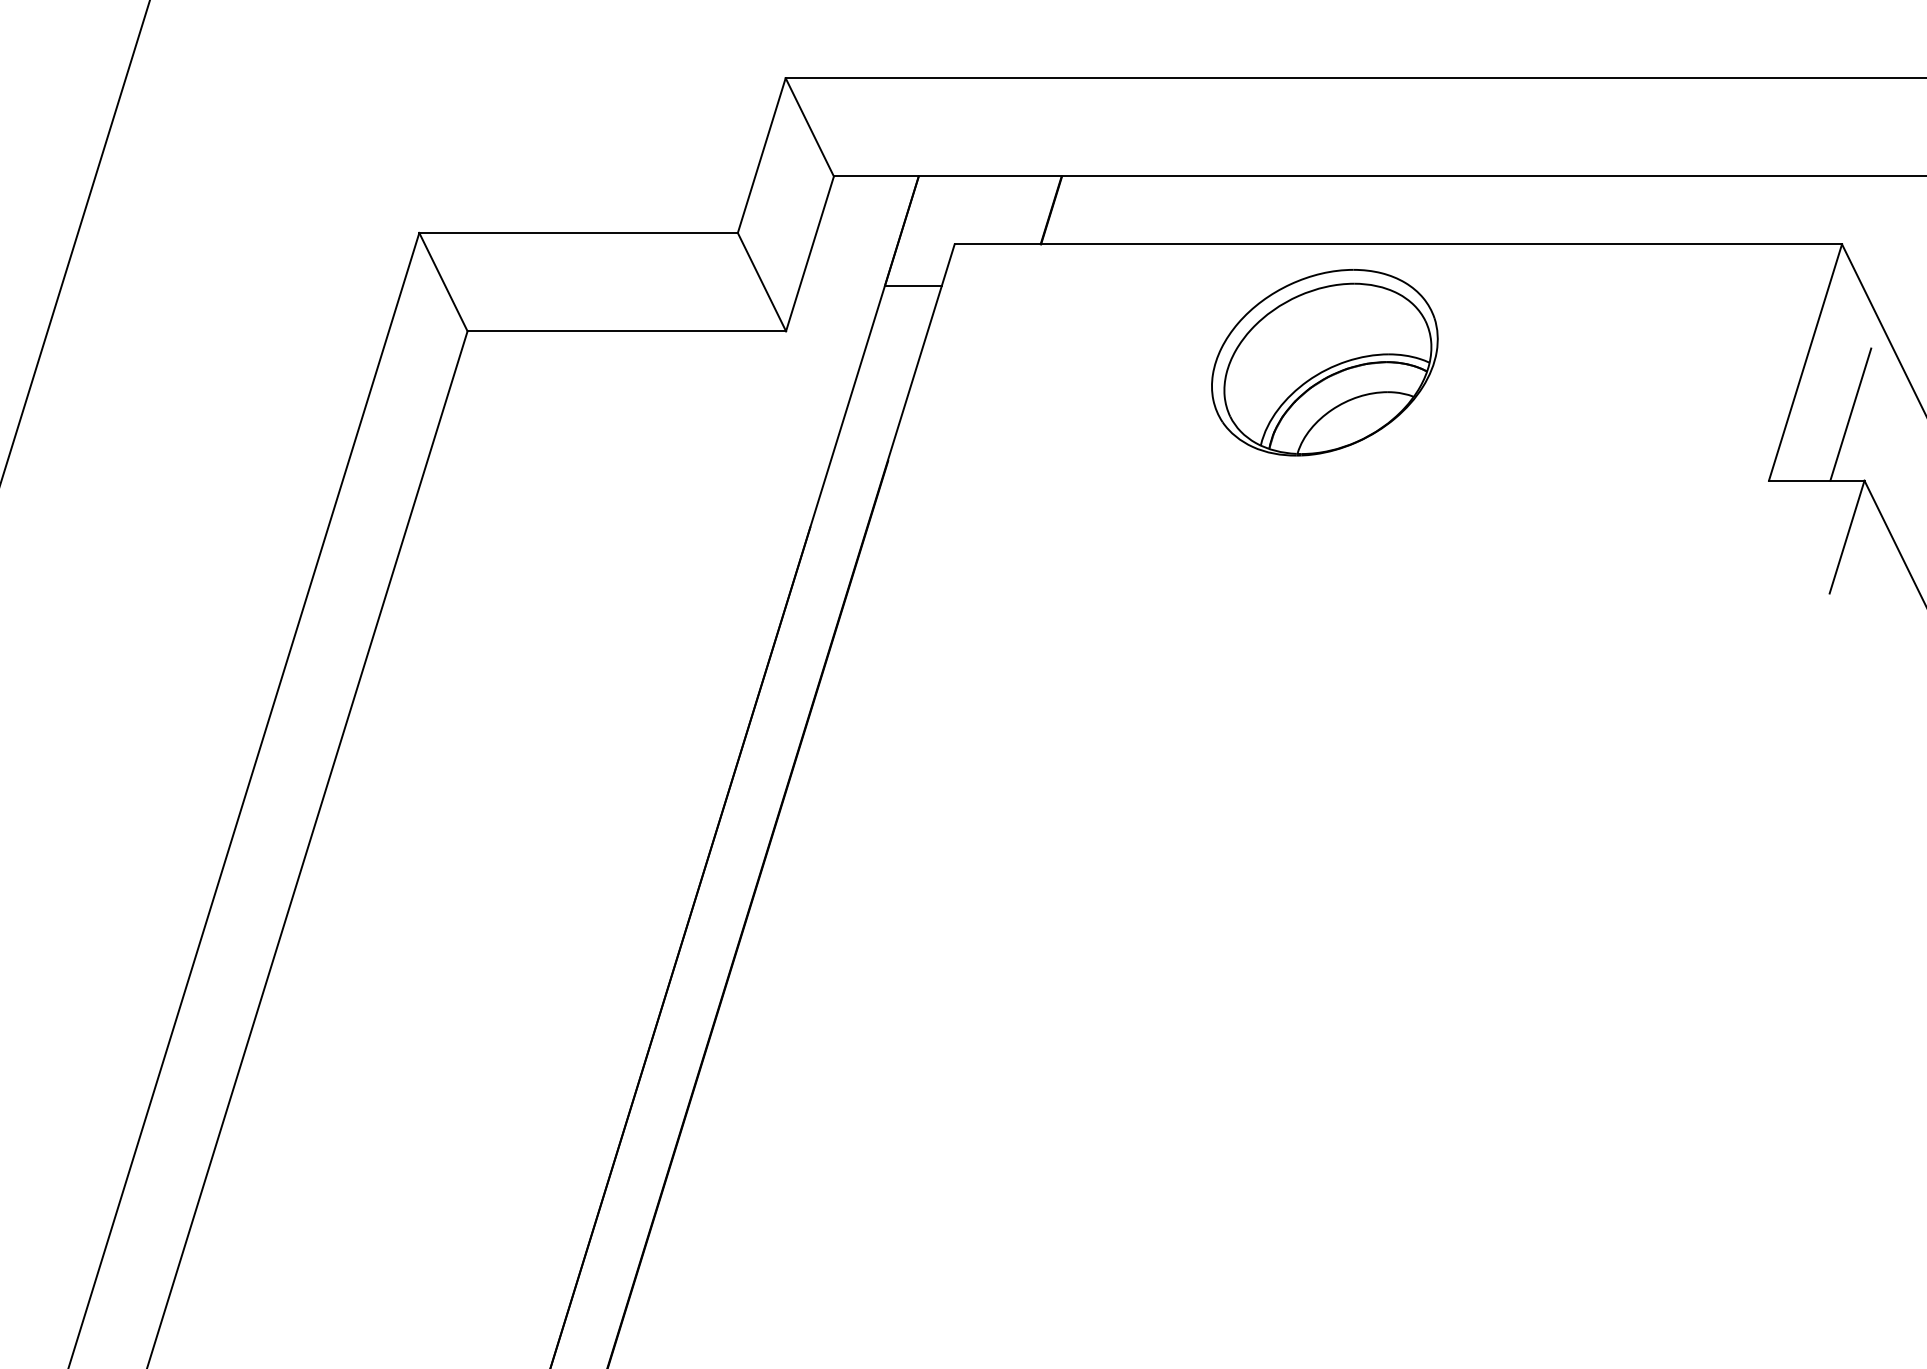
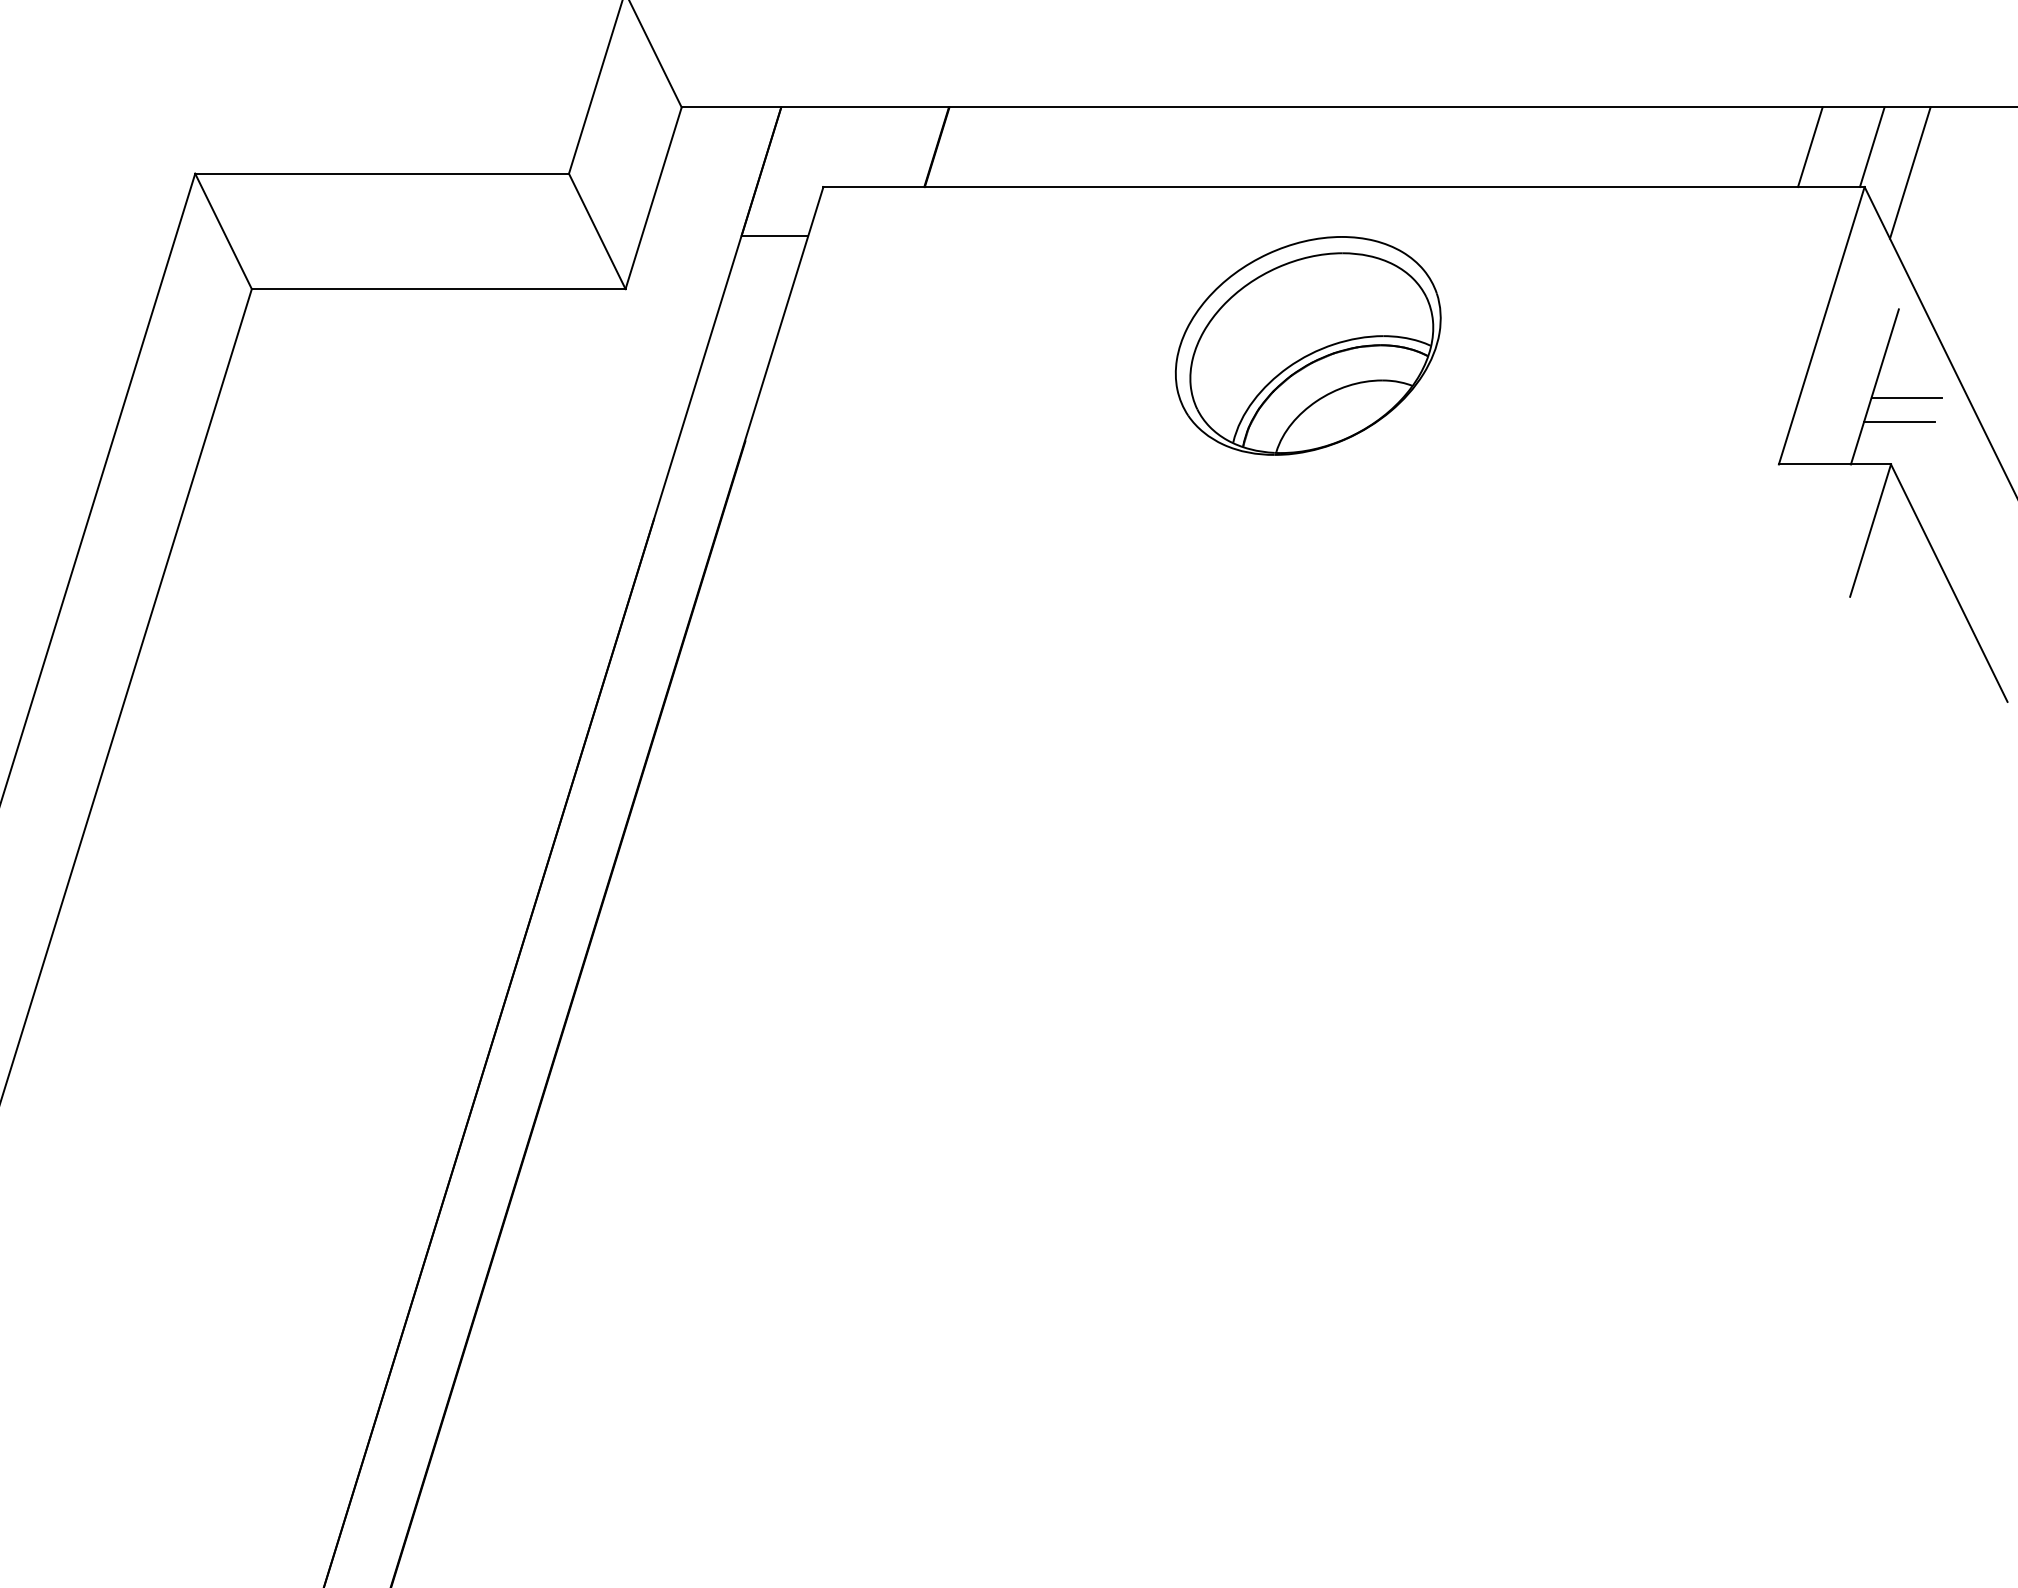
line: (1795, 210) -> (1810, 147), added
line: (1848, 210) -> (1872, 147), added
line: (1880, 232) -> (1909, 173), added
part: (1324, 362) -> (1307, 345), moved
line: (1877, 423) -> (1906, 397), added
line: (1871, 444) -> (1899, 421), added

